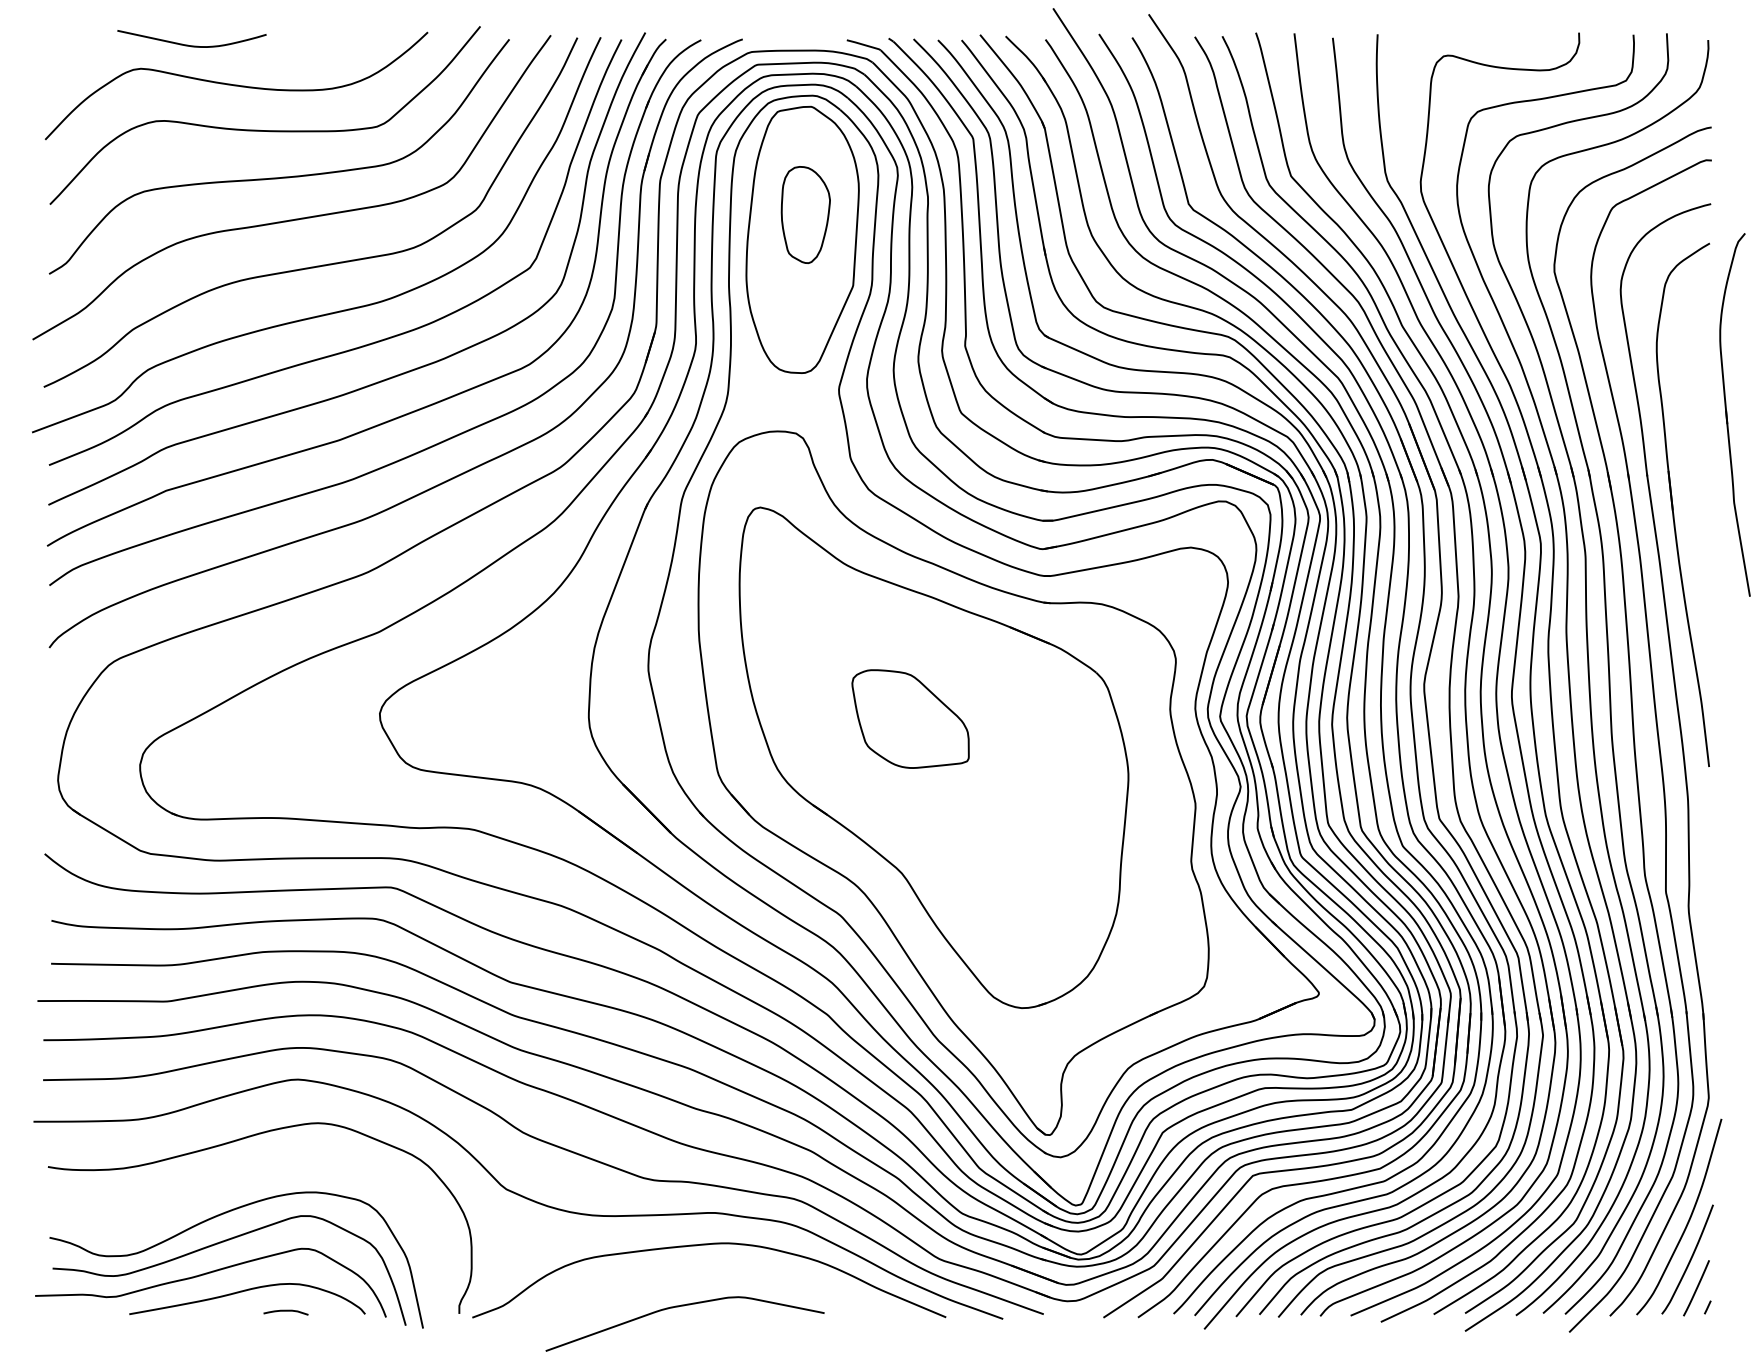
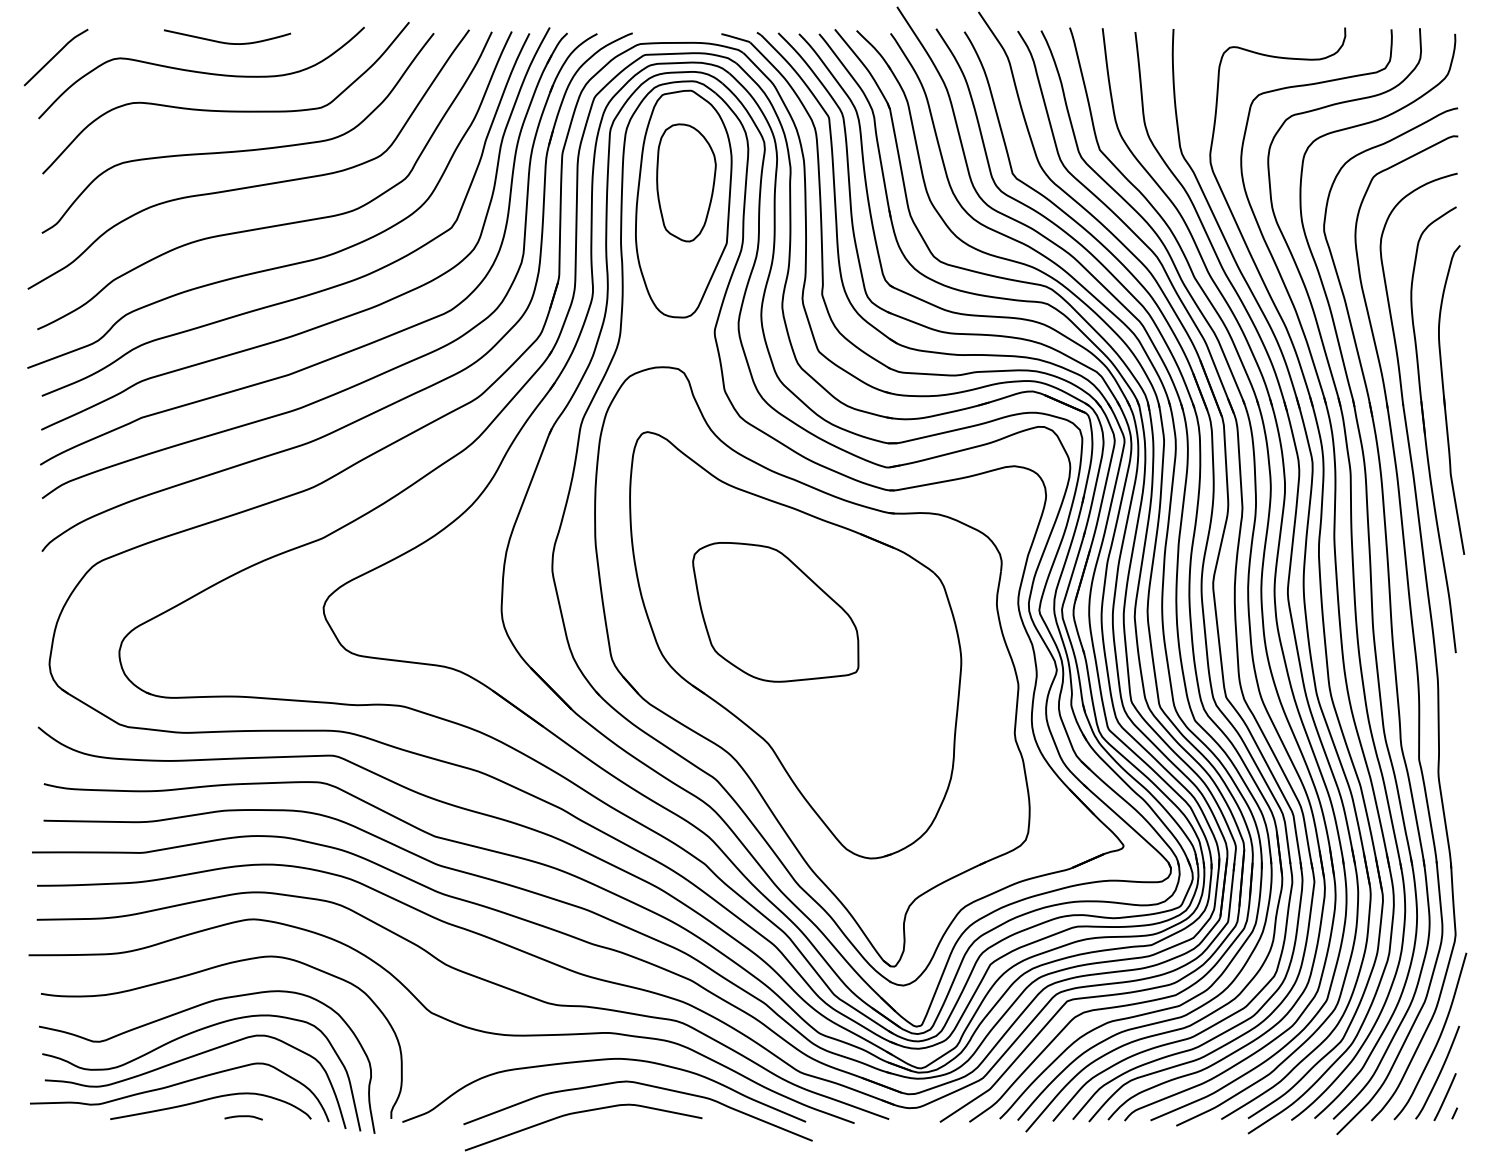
curve: (188, 44) -> (224, 41), moved
curve: (65, 66) -> (55, 56), added
part: (805, 214) -> (686, 182), size x1.43
part: (1727, 414) -> (1445, 399), moved
part: (910, 718) -> (775, 611), size x1.67
curve: (218, 1187) -> (186, 1011), added
curve: (755, 1274) -> (643, 1085), added

